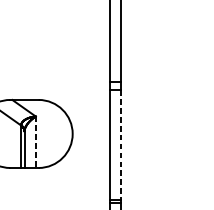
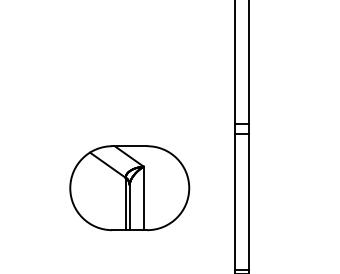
line: (35, 142) -> (143, 198), dashed -> solid
line: (120, 144) -> (248, 201), dashed -> solid

